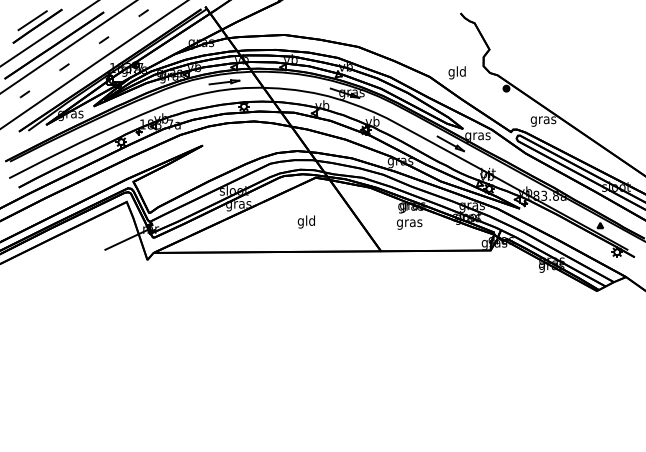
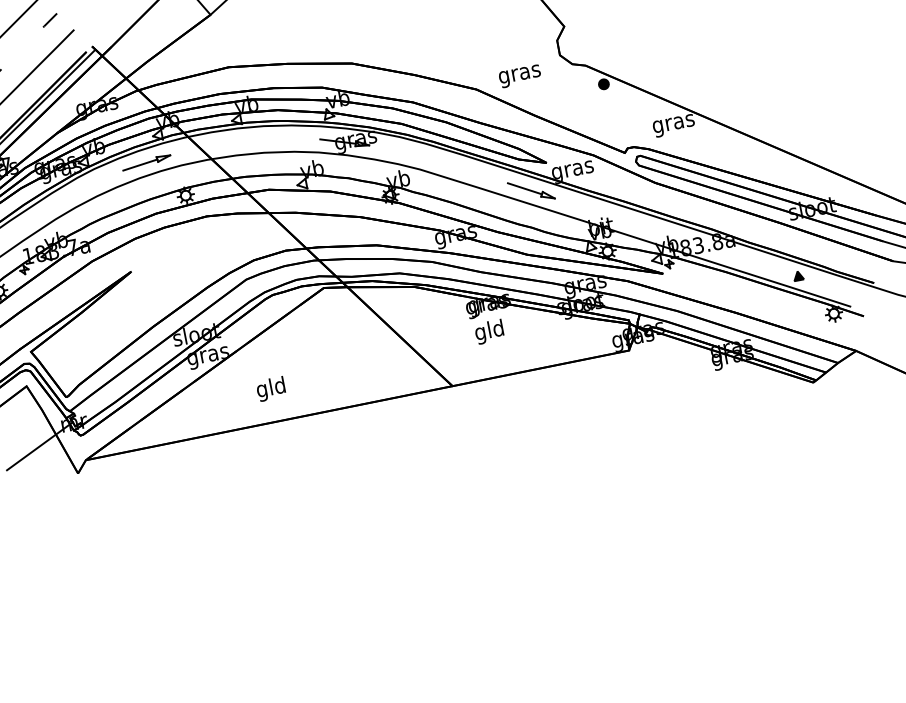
text: (457, 72) -> (519, 73), gld -> gras
text: (305, 221) -> (269, 388), moved
text: (409, 222) -> (489, 330), gras -> gld

